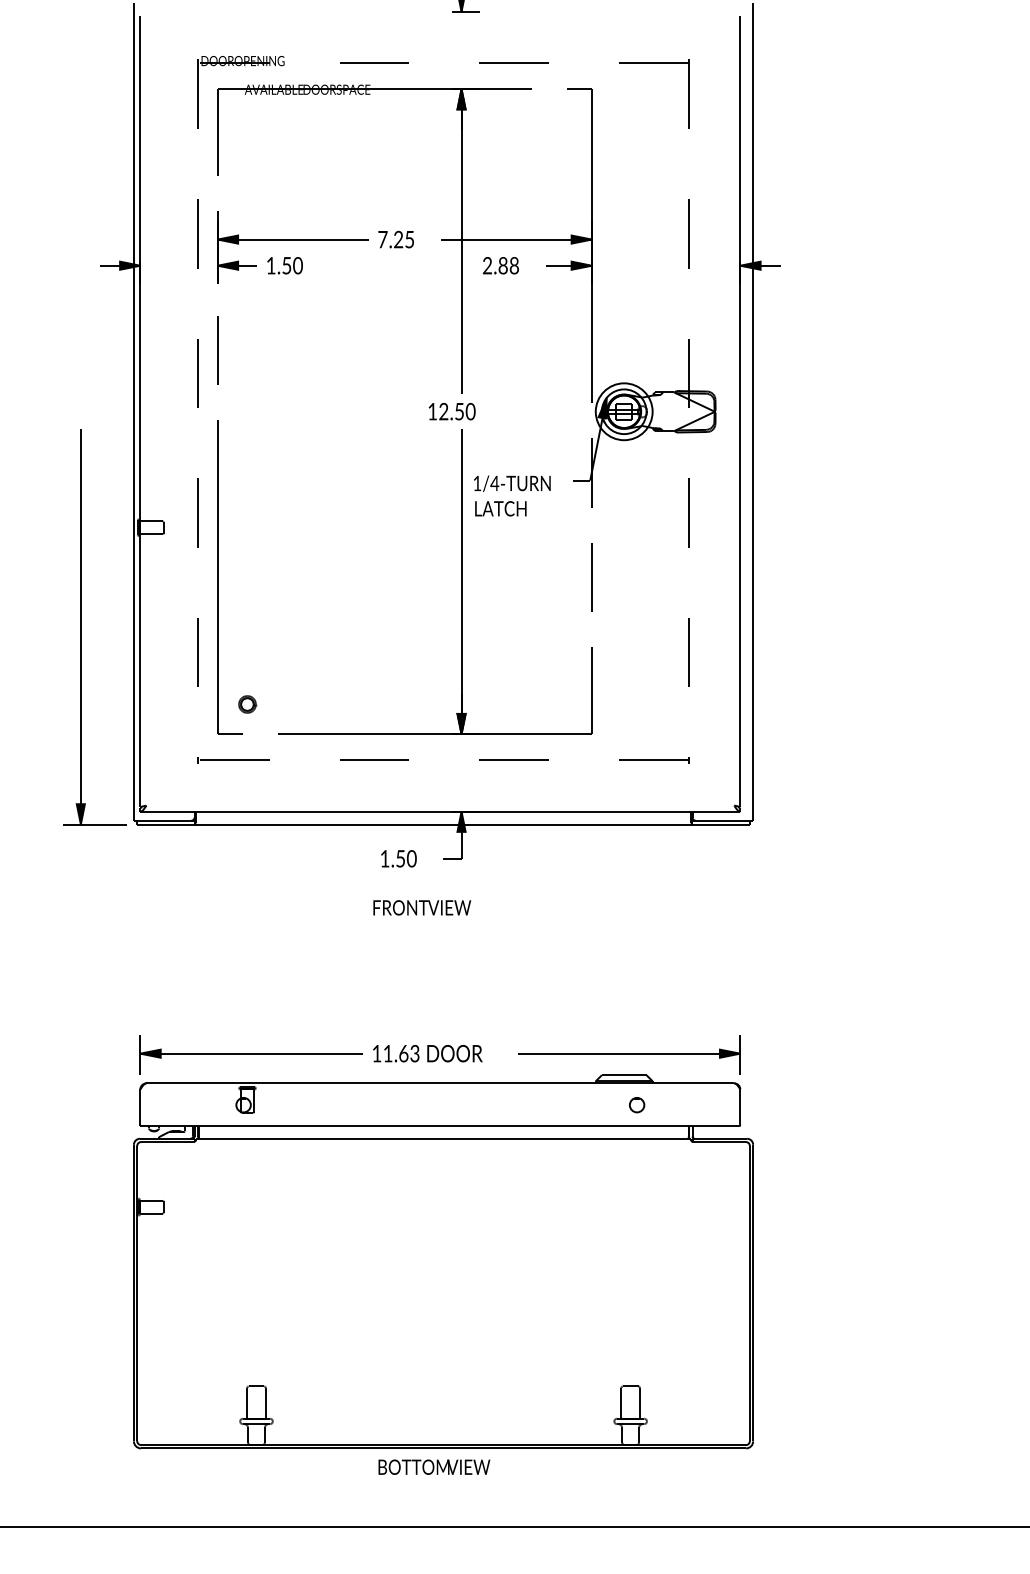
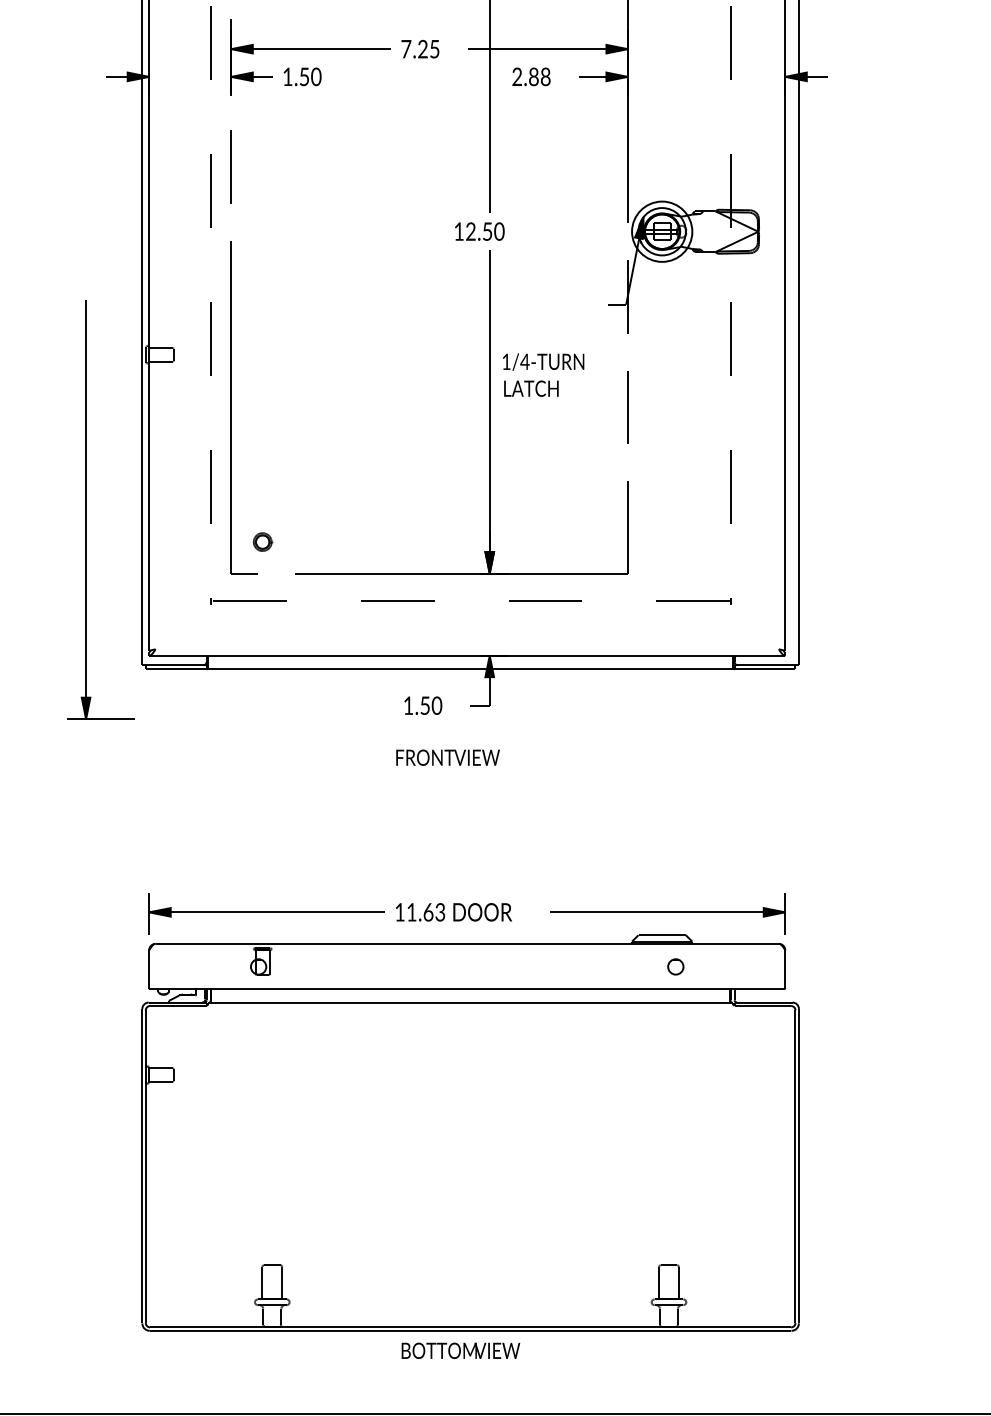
text: (512, 495) -> (543, 374), moved
part: (81, 627) -> (86, 510), moved

